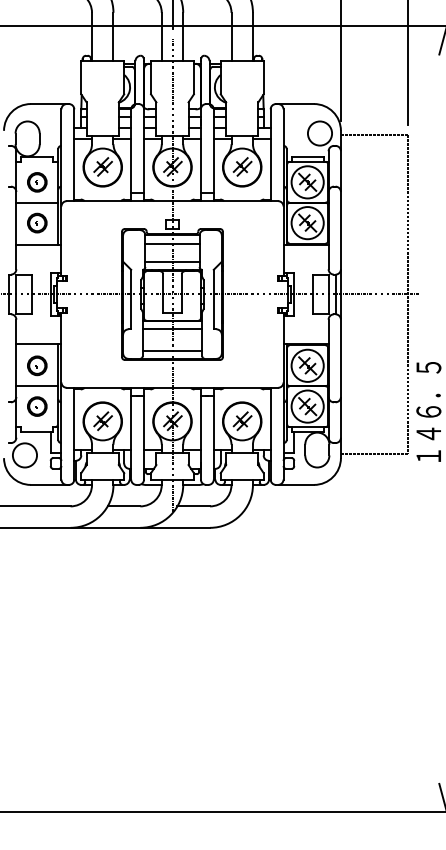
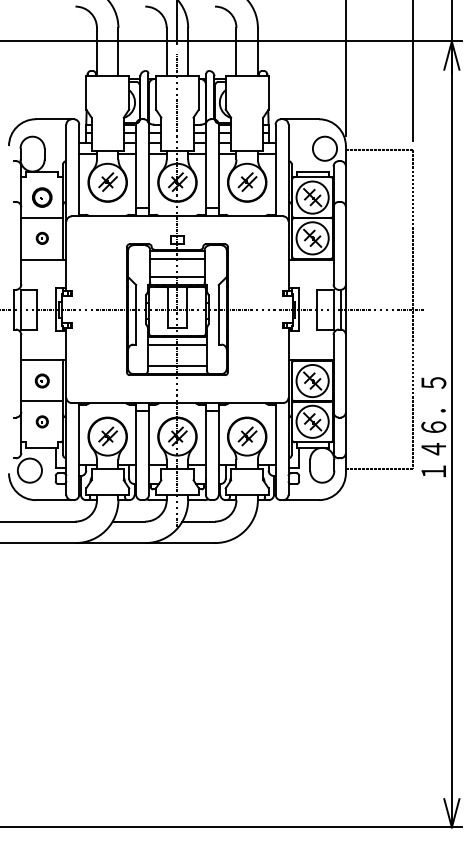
part: (37, 223) -> (42, 238), size x0.6
part: (37, 365) -> (42, 380), size x0.7
part: (37, 406) -> (42, 421), size x0.6

